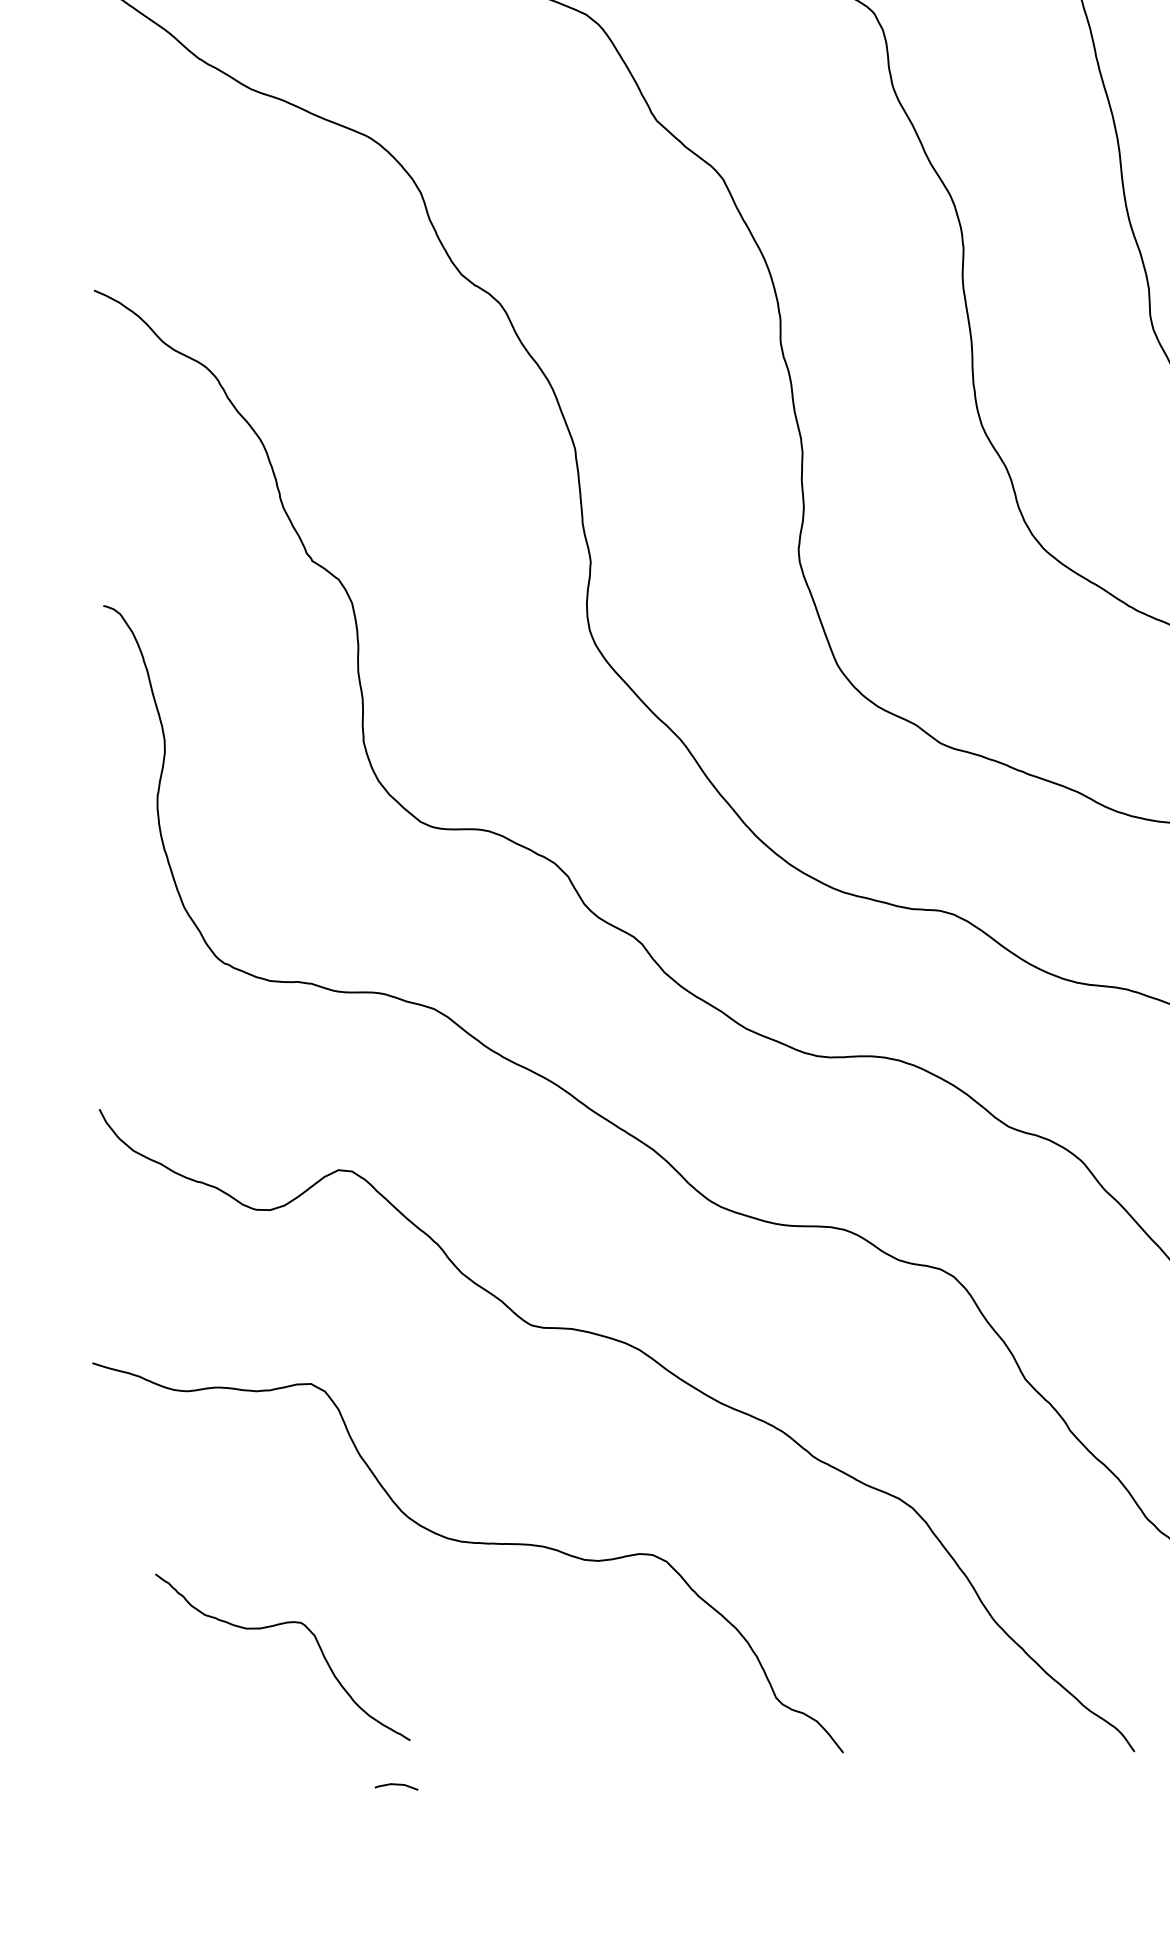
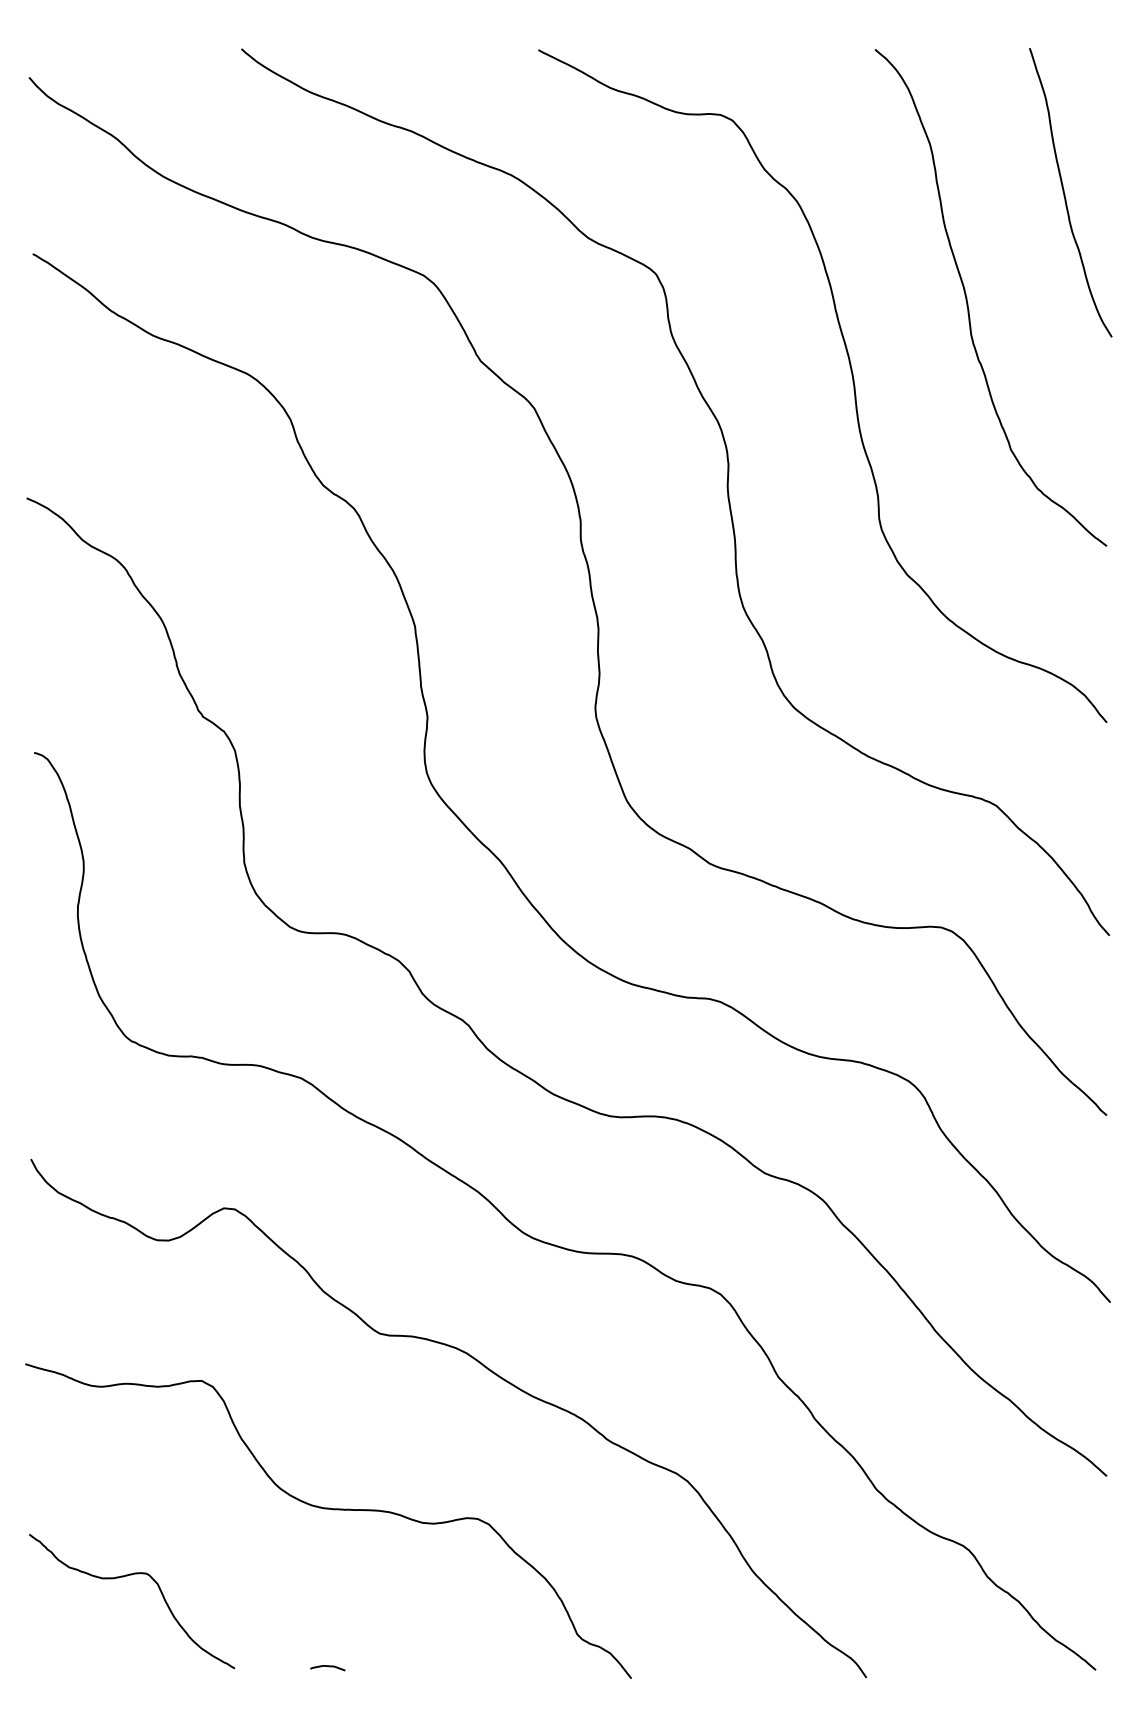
curve: (277, 1626) -> (127, 1576), moved
line: (397, 1786) -> (328, 1667), moved

